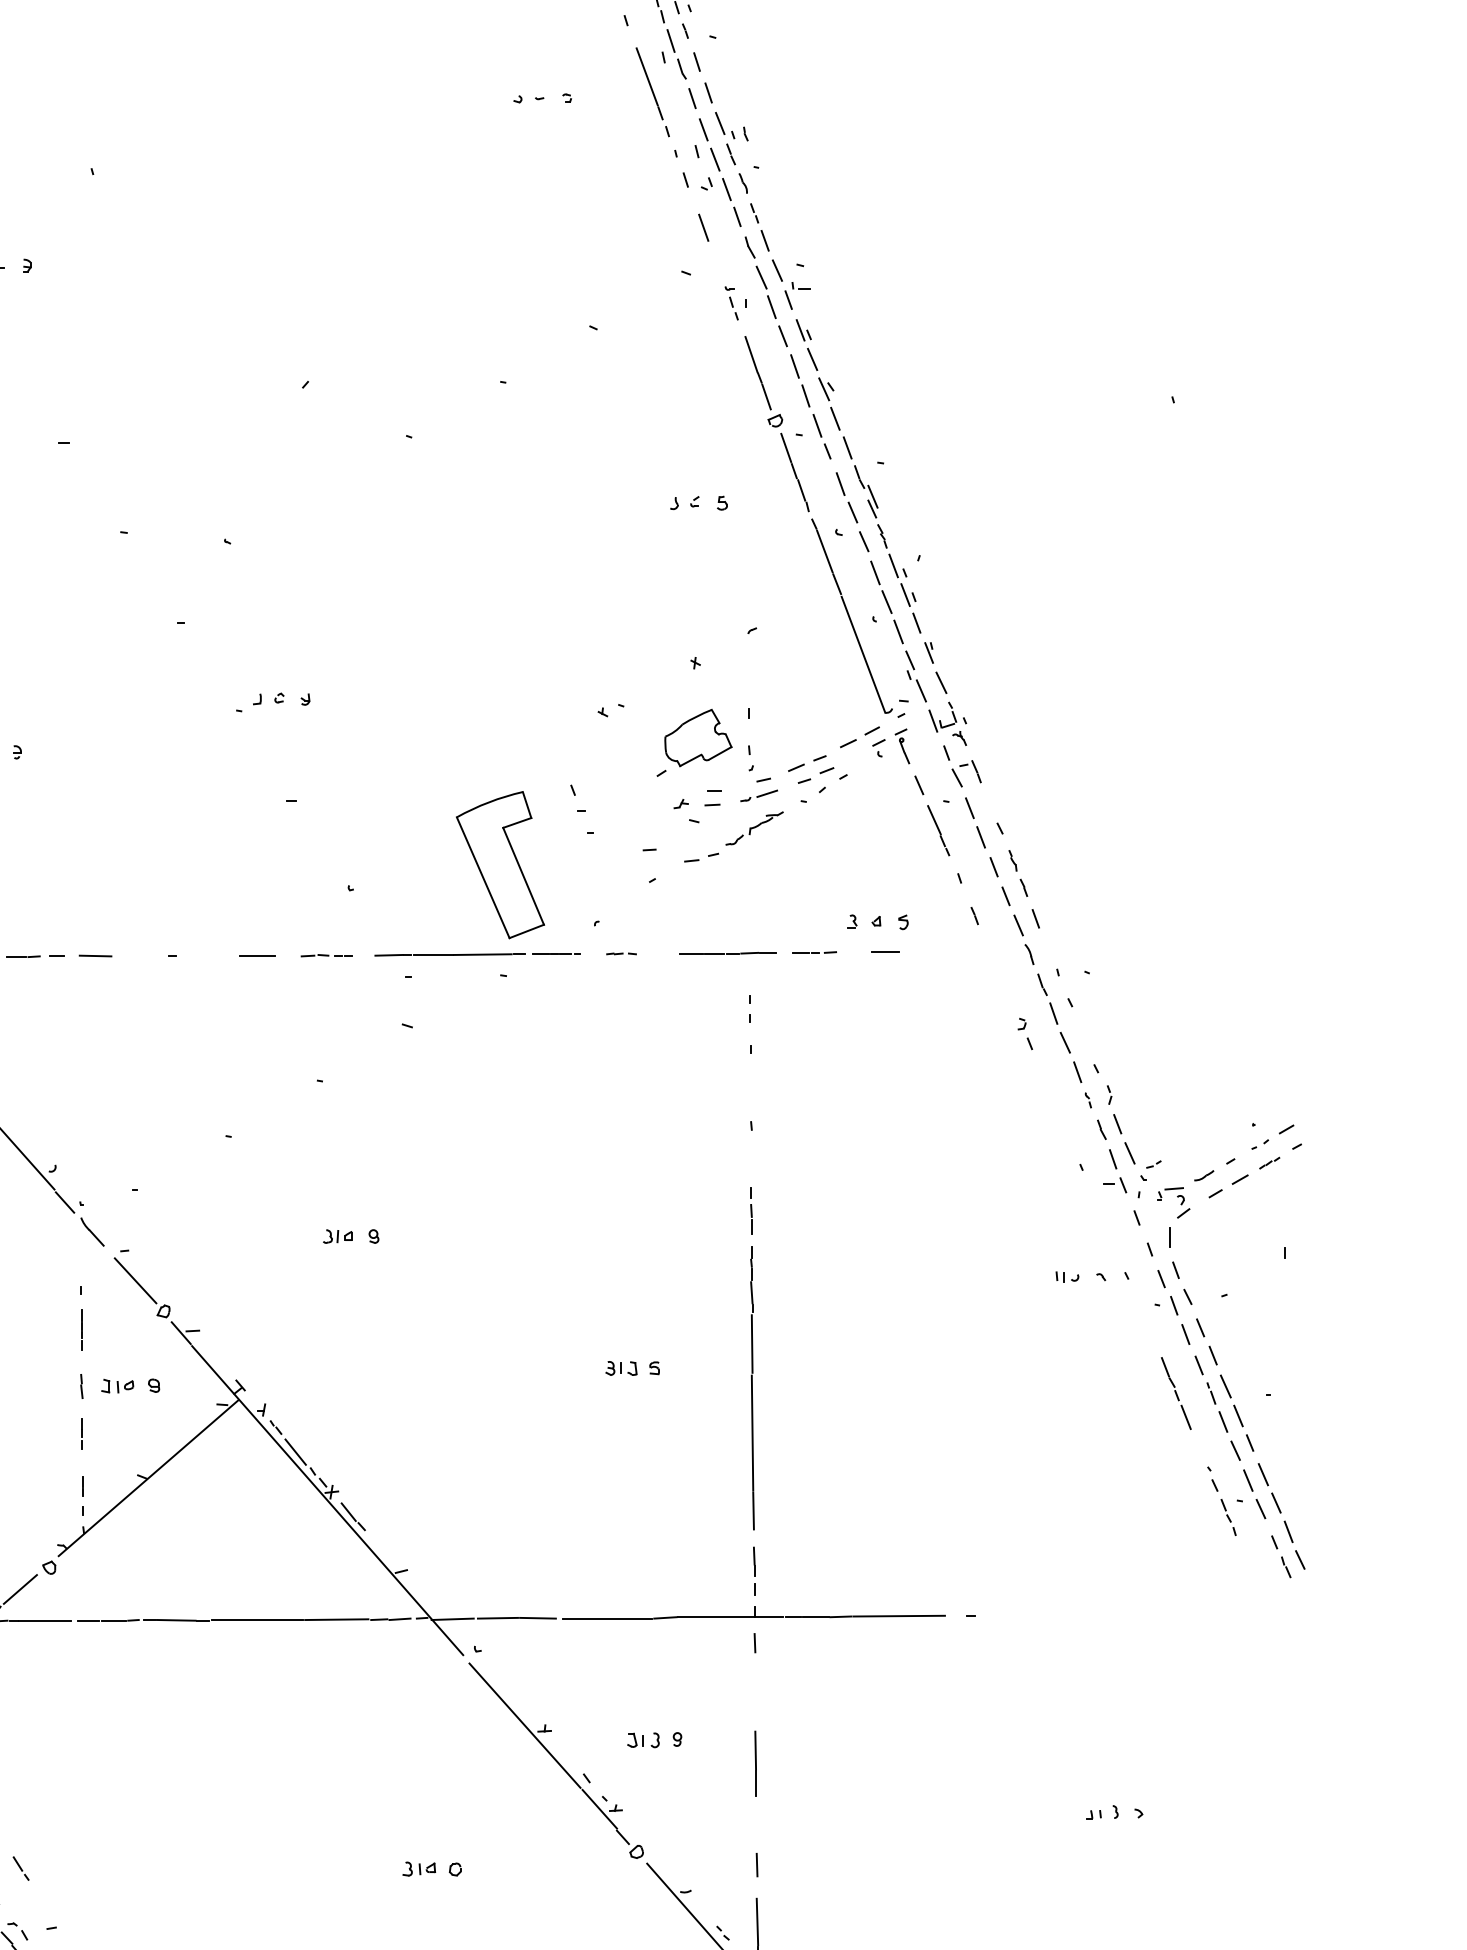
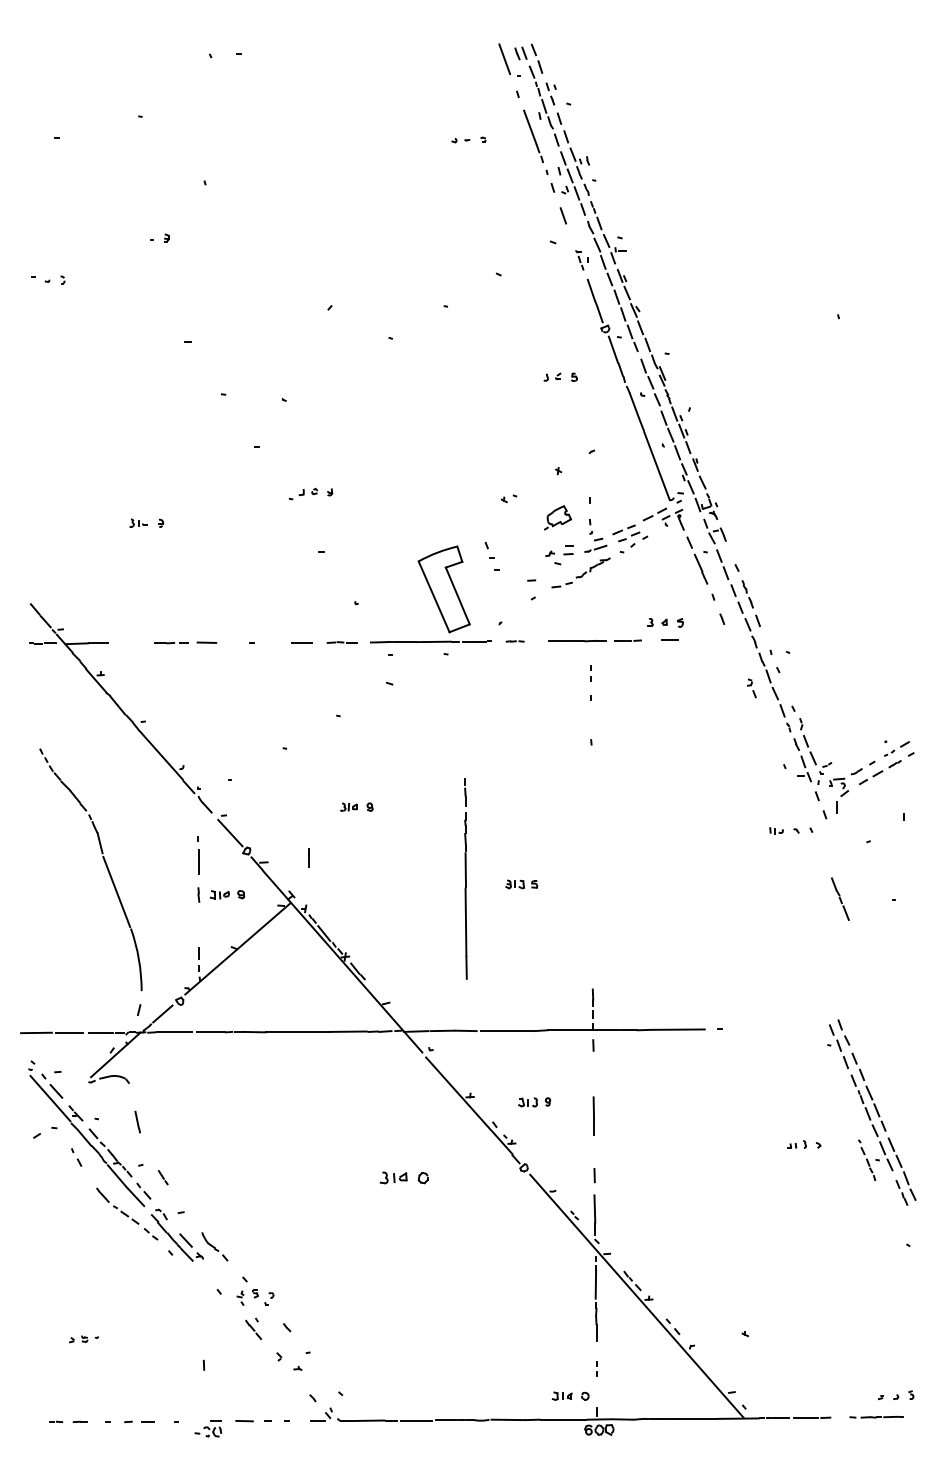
part: (693, 742) -> (557, 517), size x0.6
line: (751, 1358) -> (465, 878), moved
part: (1229, 1419) -> (871, 1112), moved
line: (81, 1433) -> (308, 857), moved
part: (430, 1868) -> (403, 1177), size x1.4

